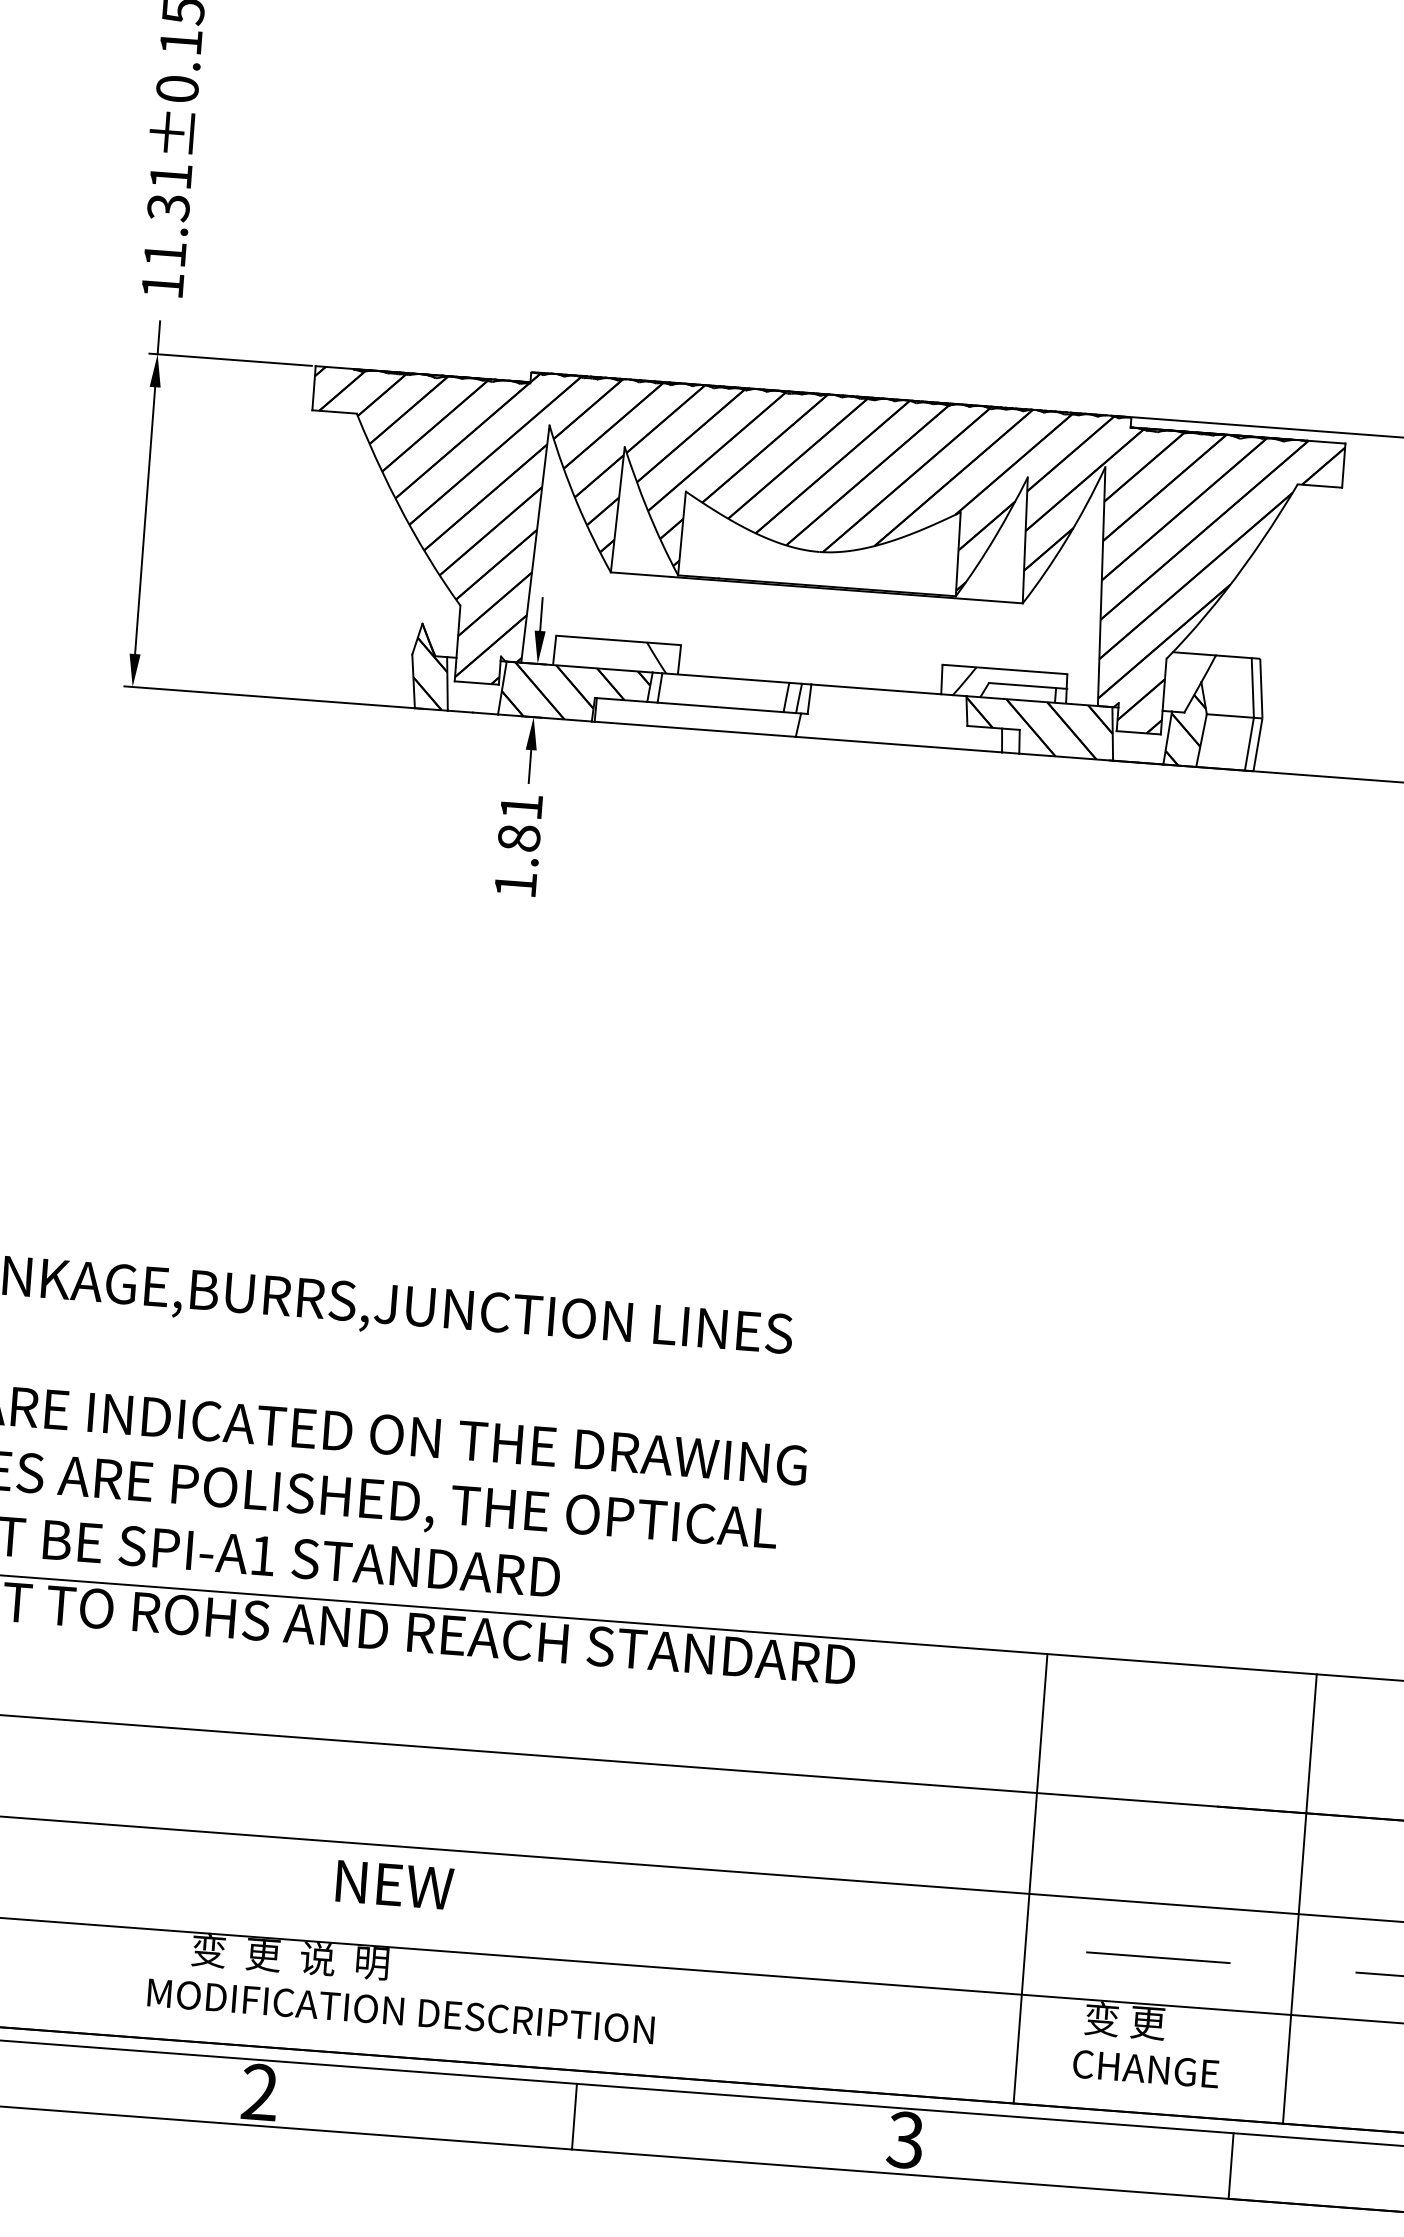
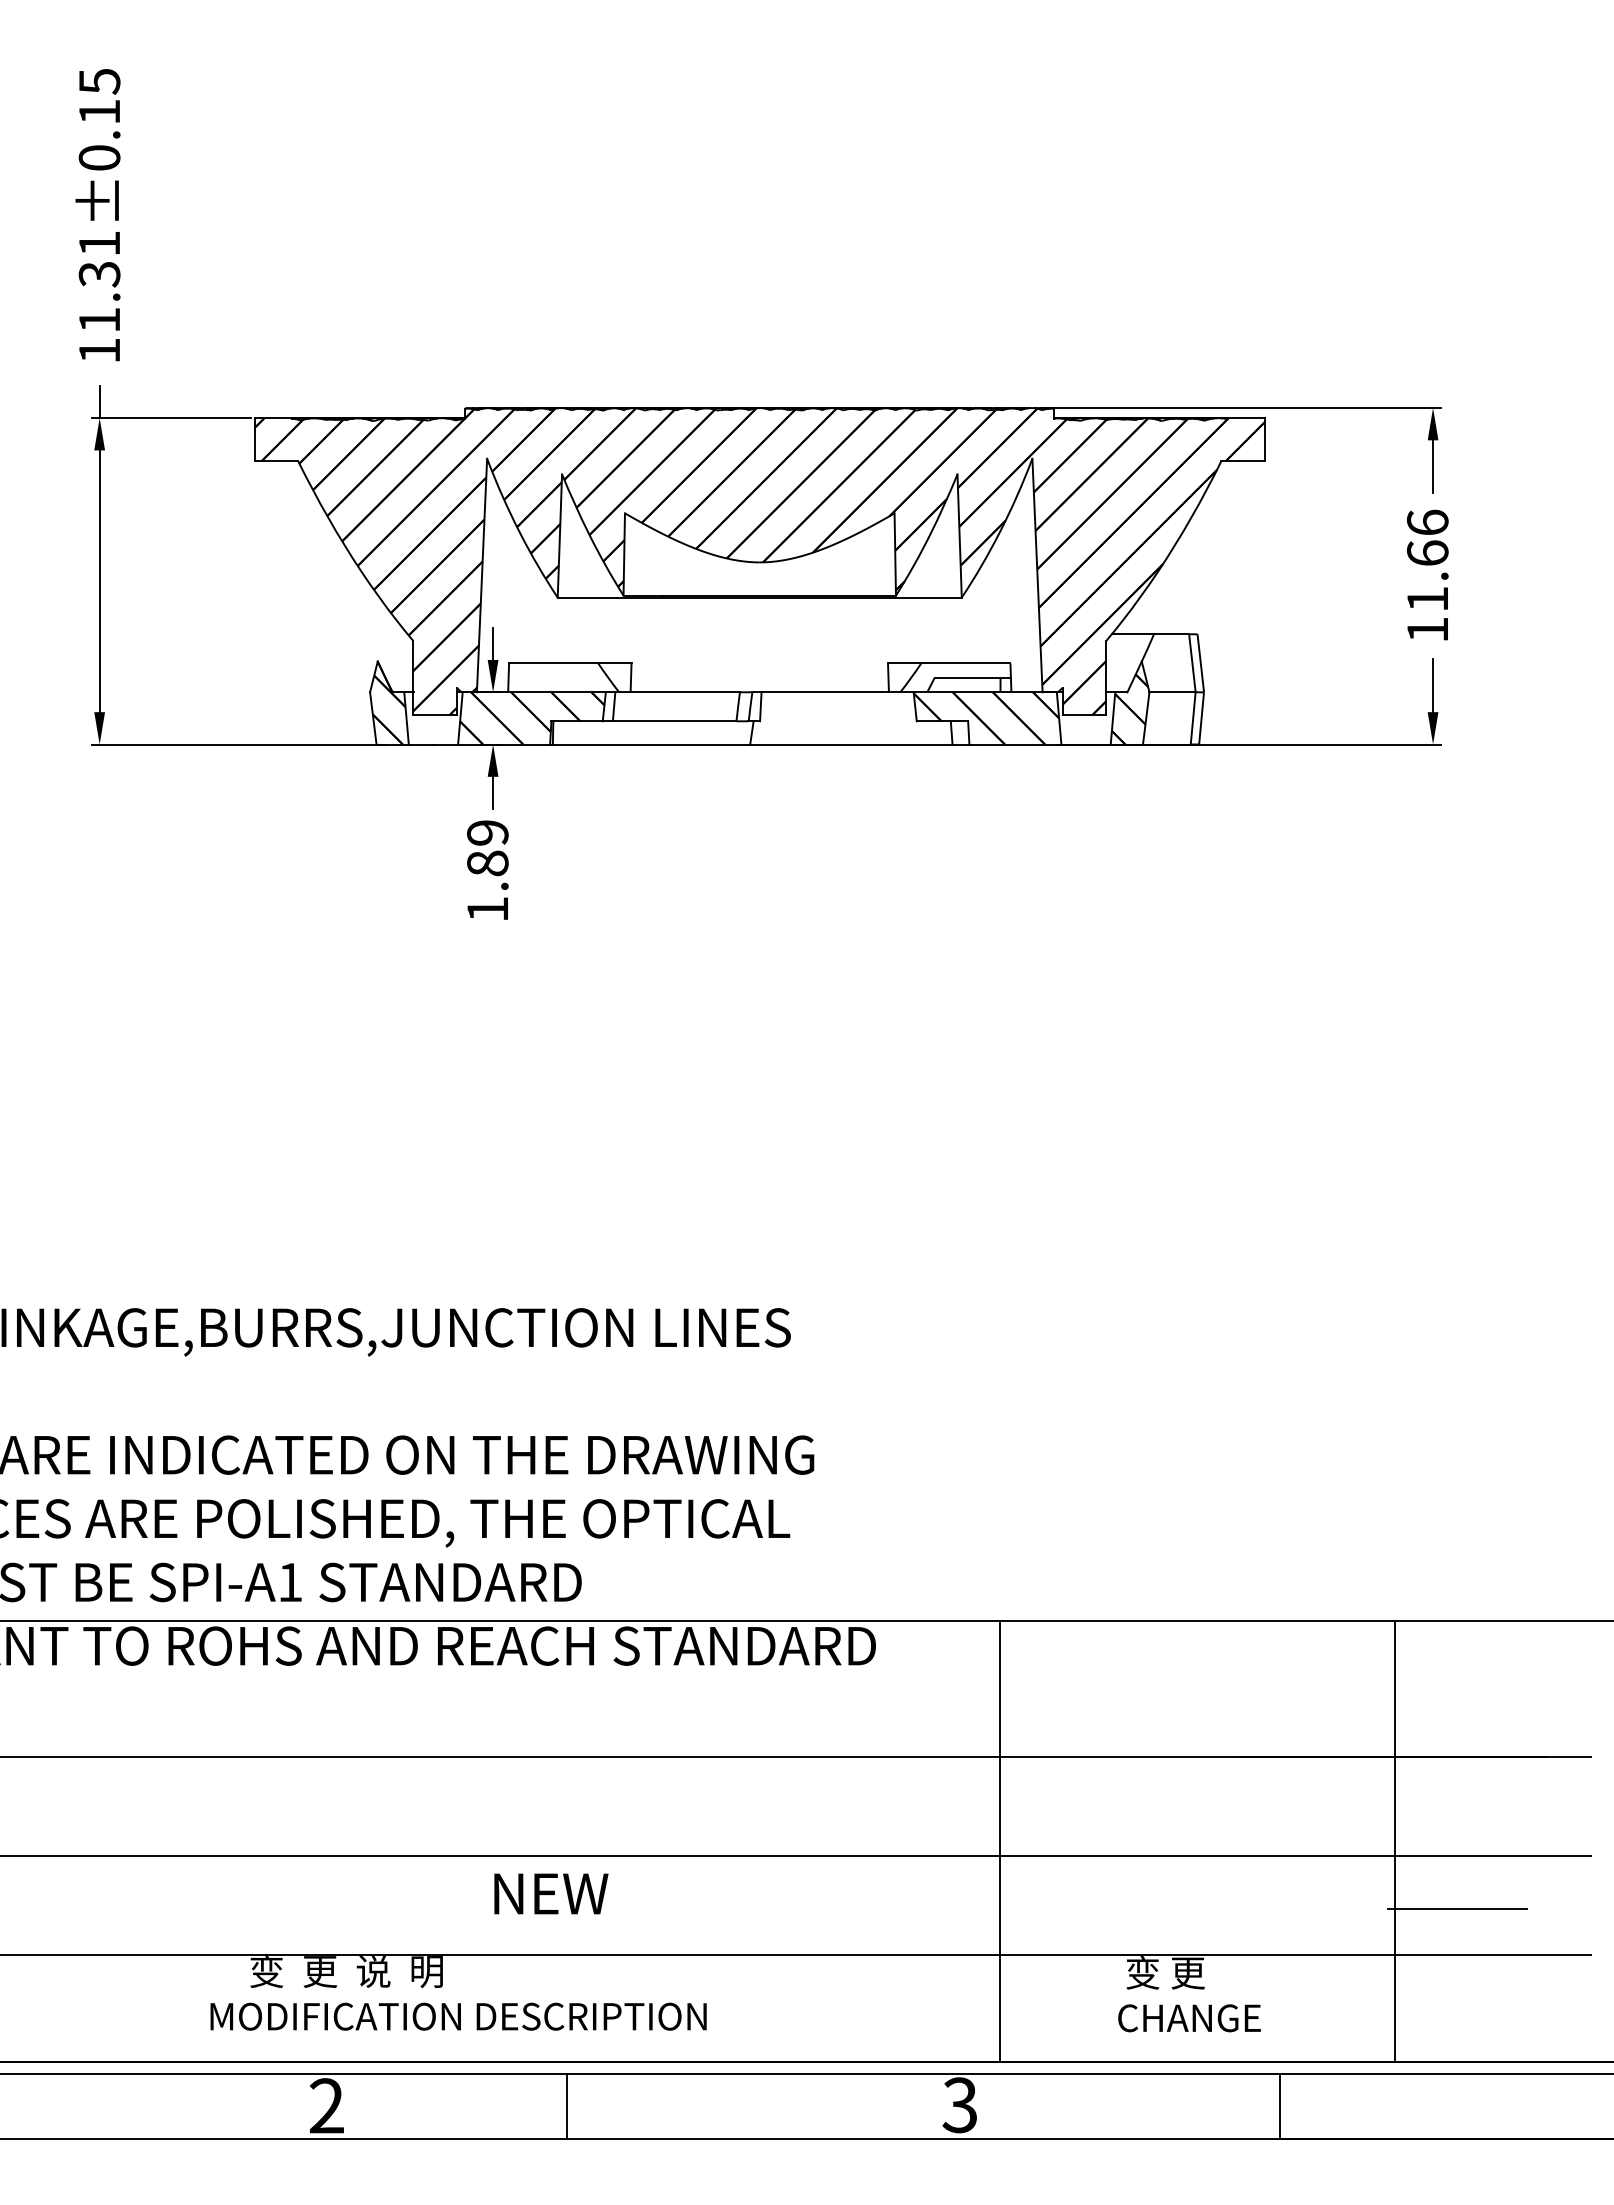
text: (521, 806) -> (487, 832), 1.81 -> 1.89
line: (1030, 1878) -> (999, 1840), moved
text: (395, 1884) -> (551, 1893), moved
line: (1300, 1898) -> (1395, 1840), moved
line: (1158, 1957) -> (1193, 1908), removed
line: (574, 2116) -> (566, 2106), moved

